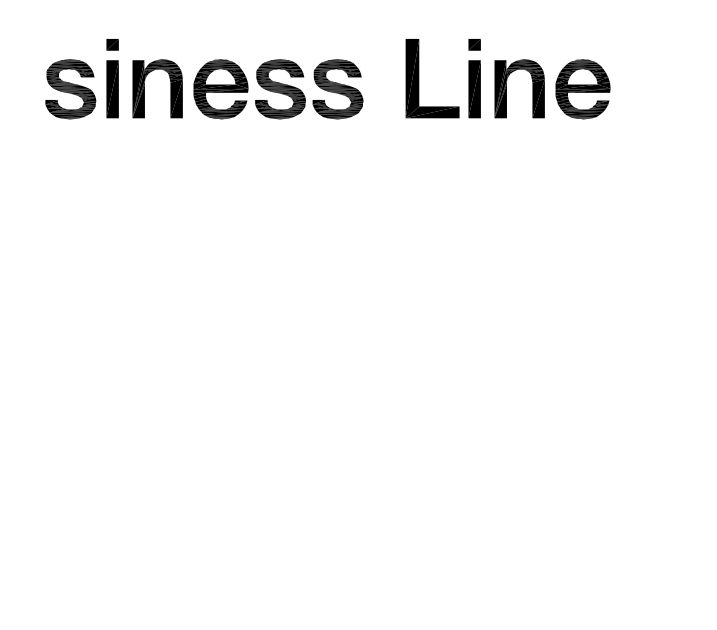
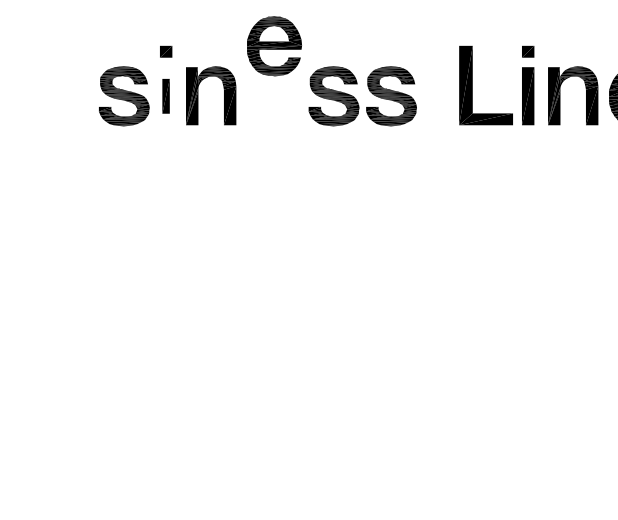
part: (112, 89) -> (166, 96), size x0.6
part: (220, 89) -> (274, 46), moved

